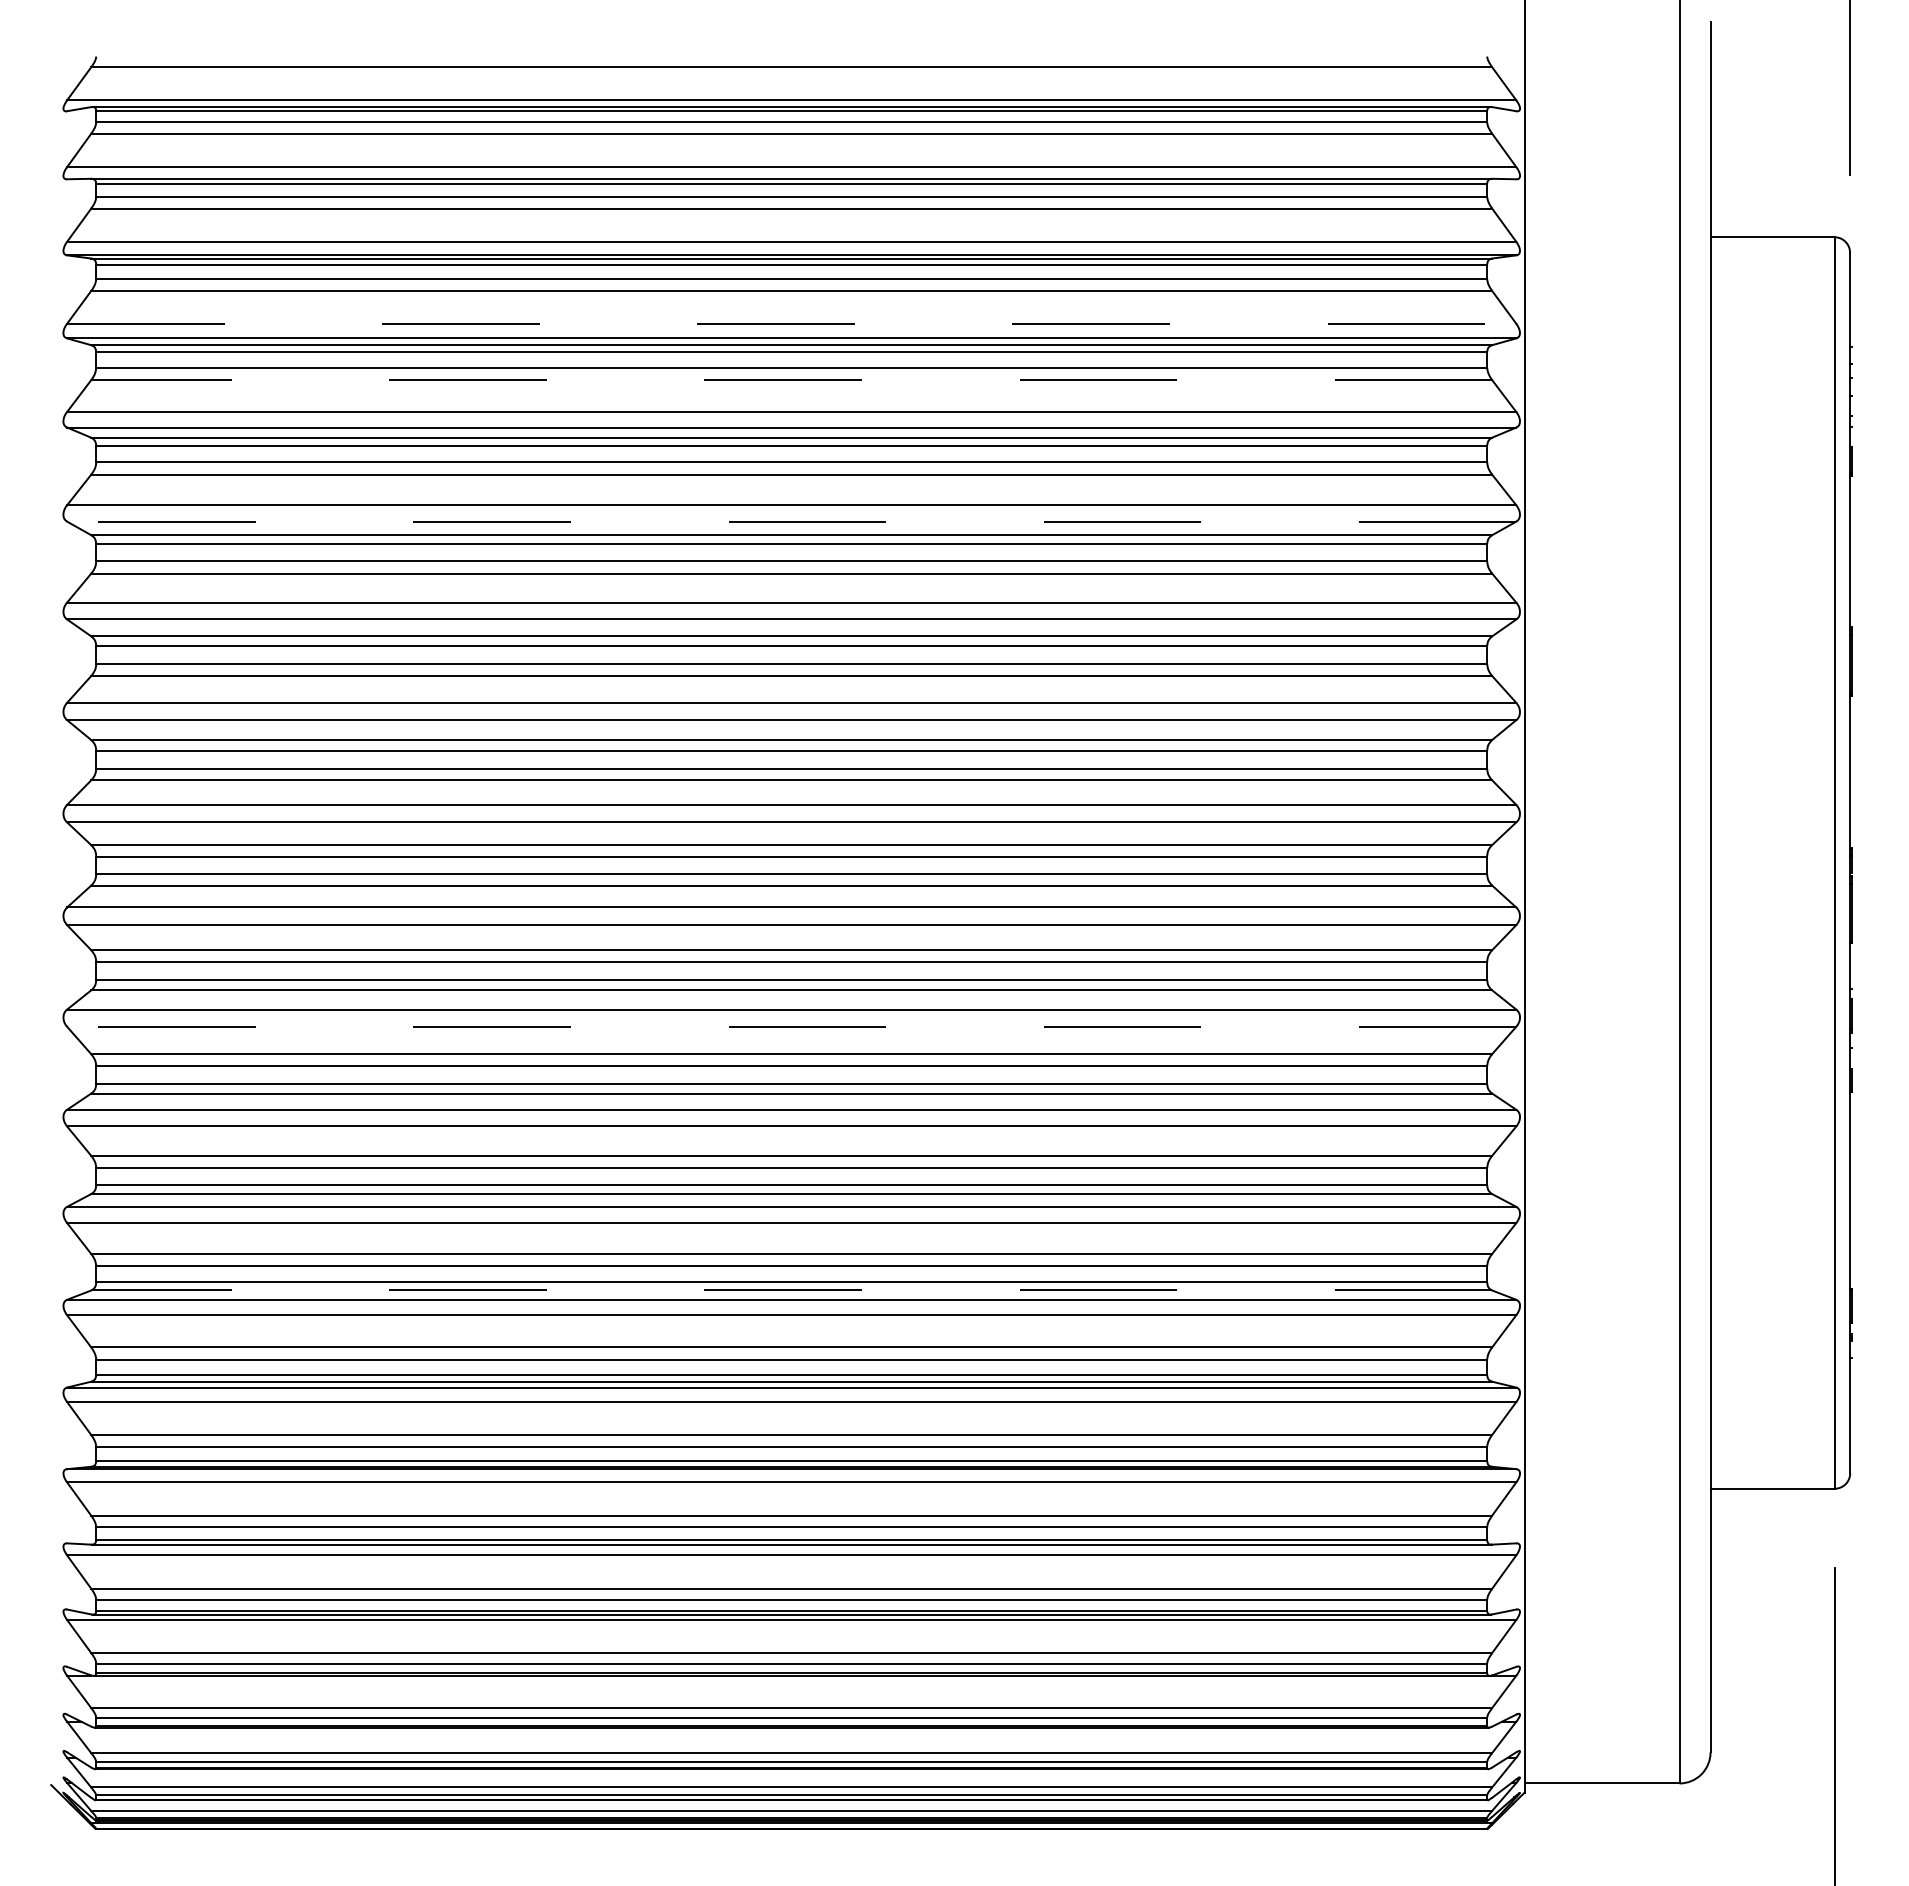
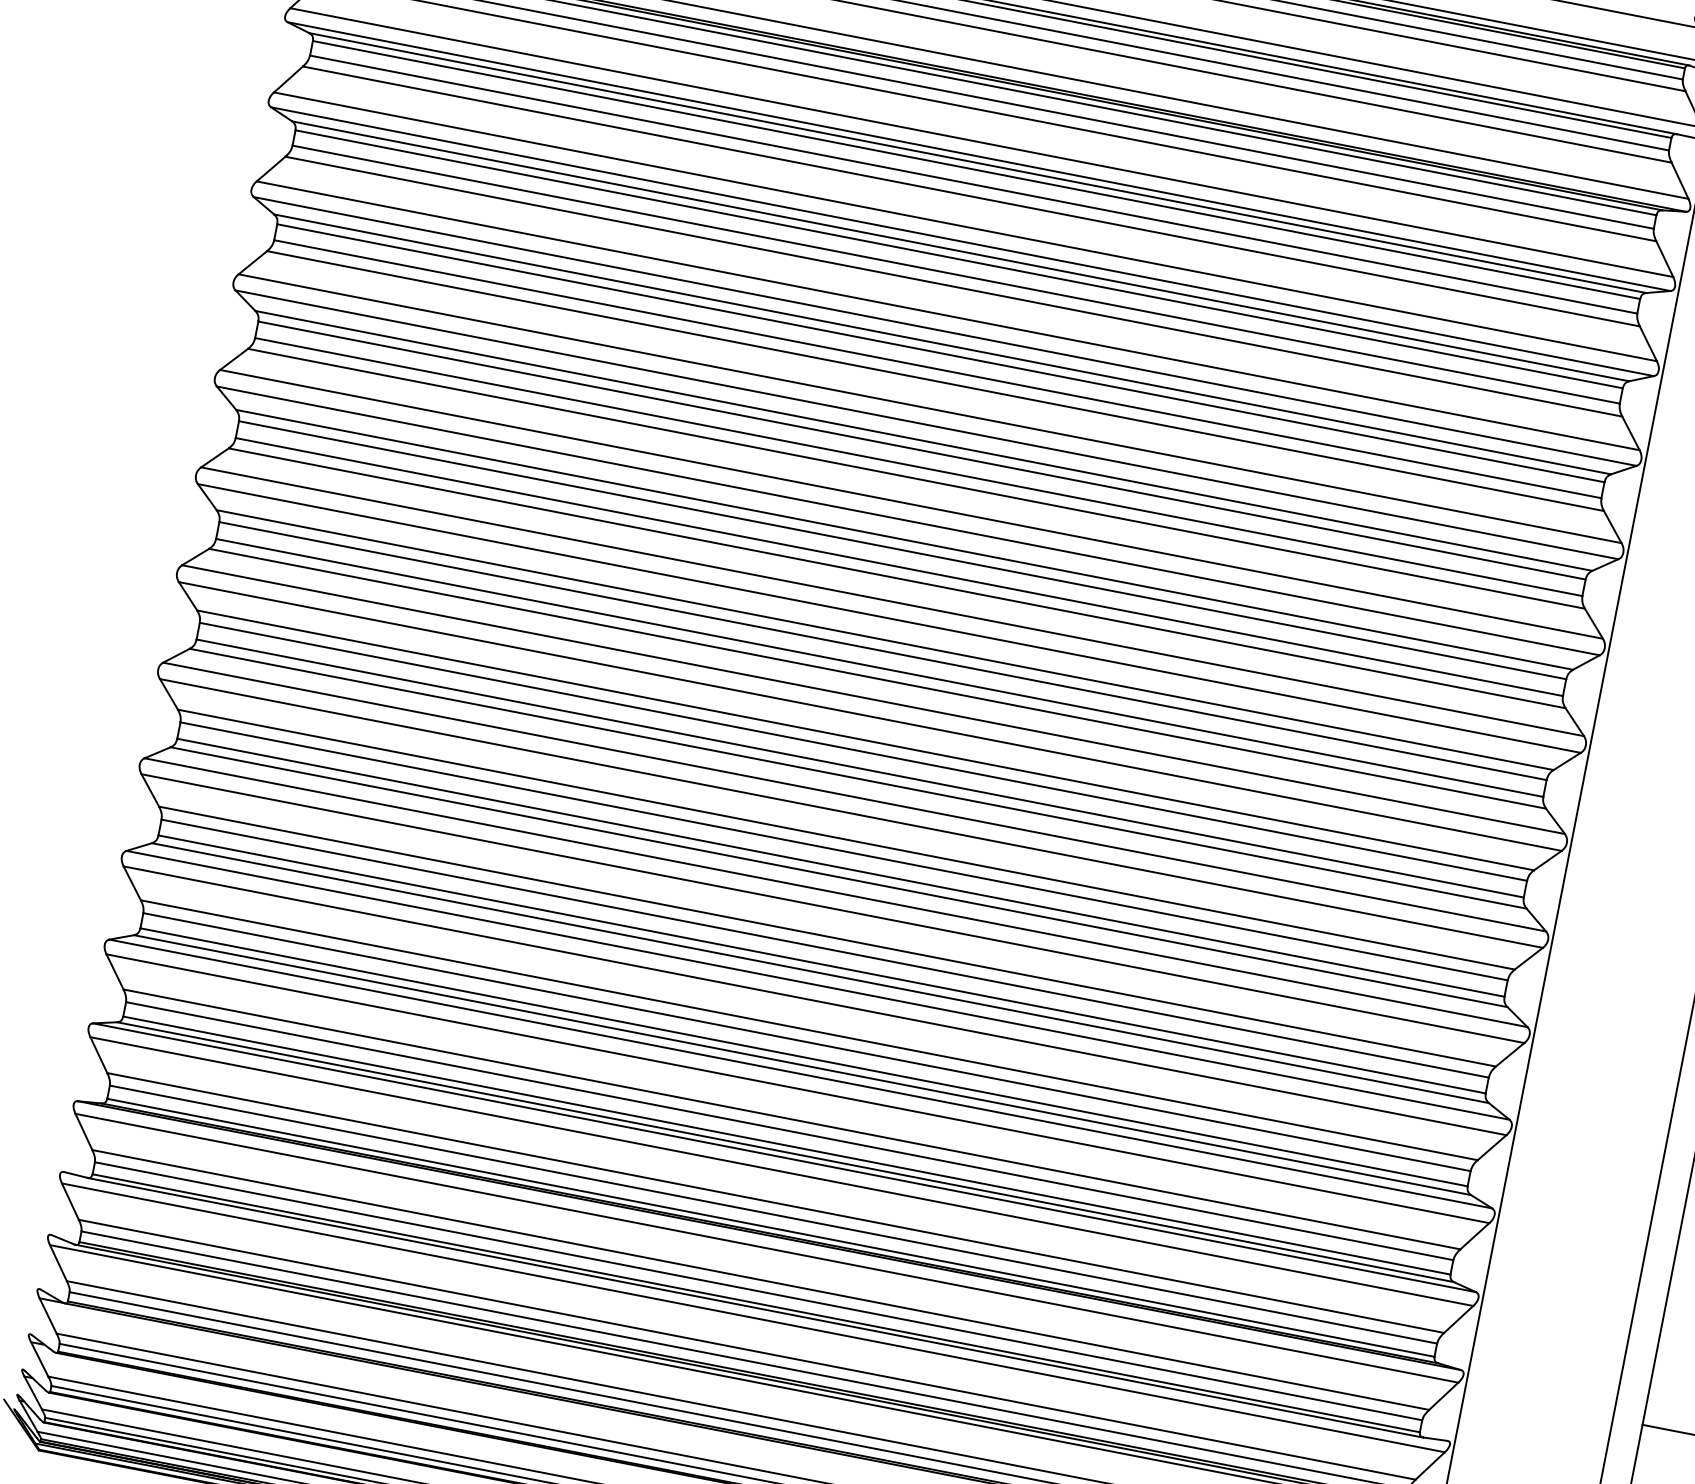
line: (791, 323) -> (981, 142), dashed -> solid
line: (791, 380) -> (971, 196), dashed -> solid
line: (791, 521) -> (944, 331), dashed -> solid
line: (791, 1026) -> (851, 813), dashed -> solid
line: (791, 1290) -> (802, 1065), dashed -> solid

